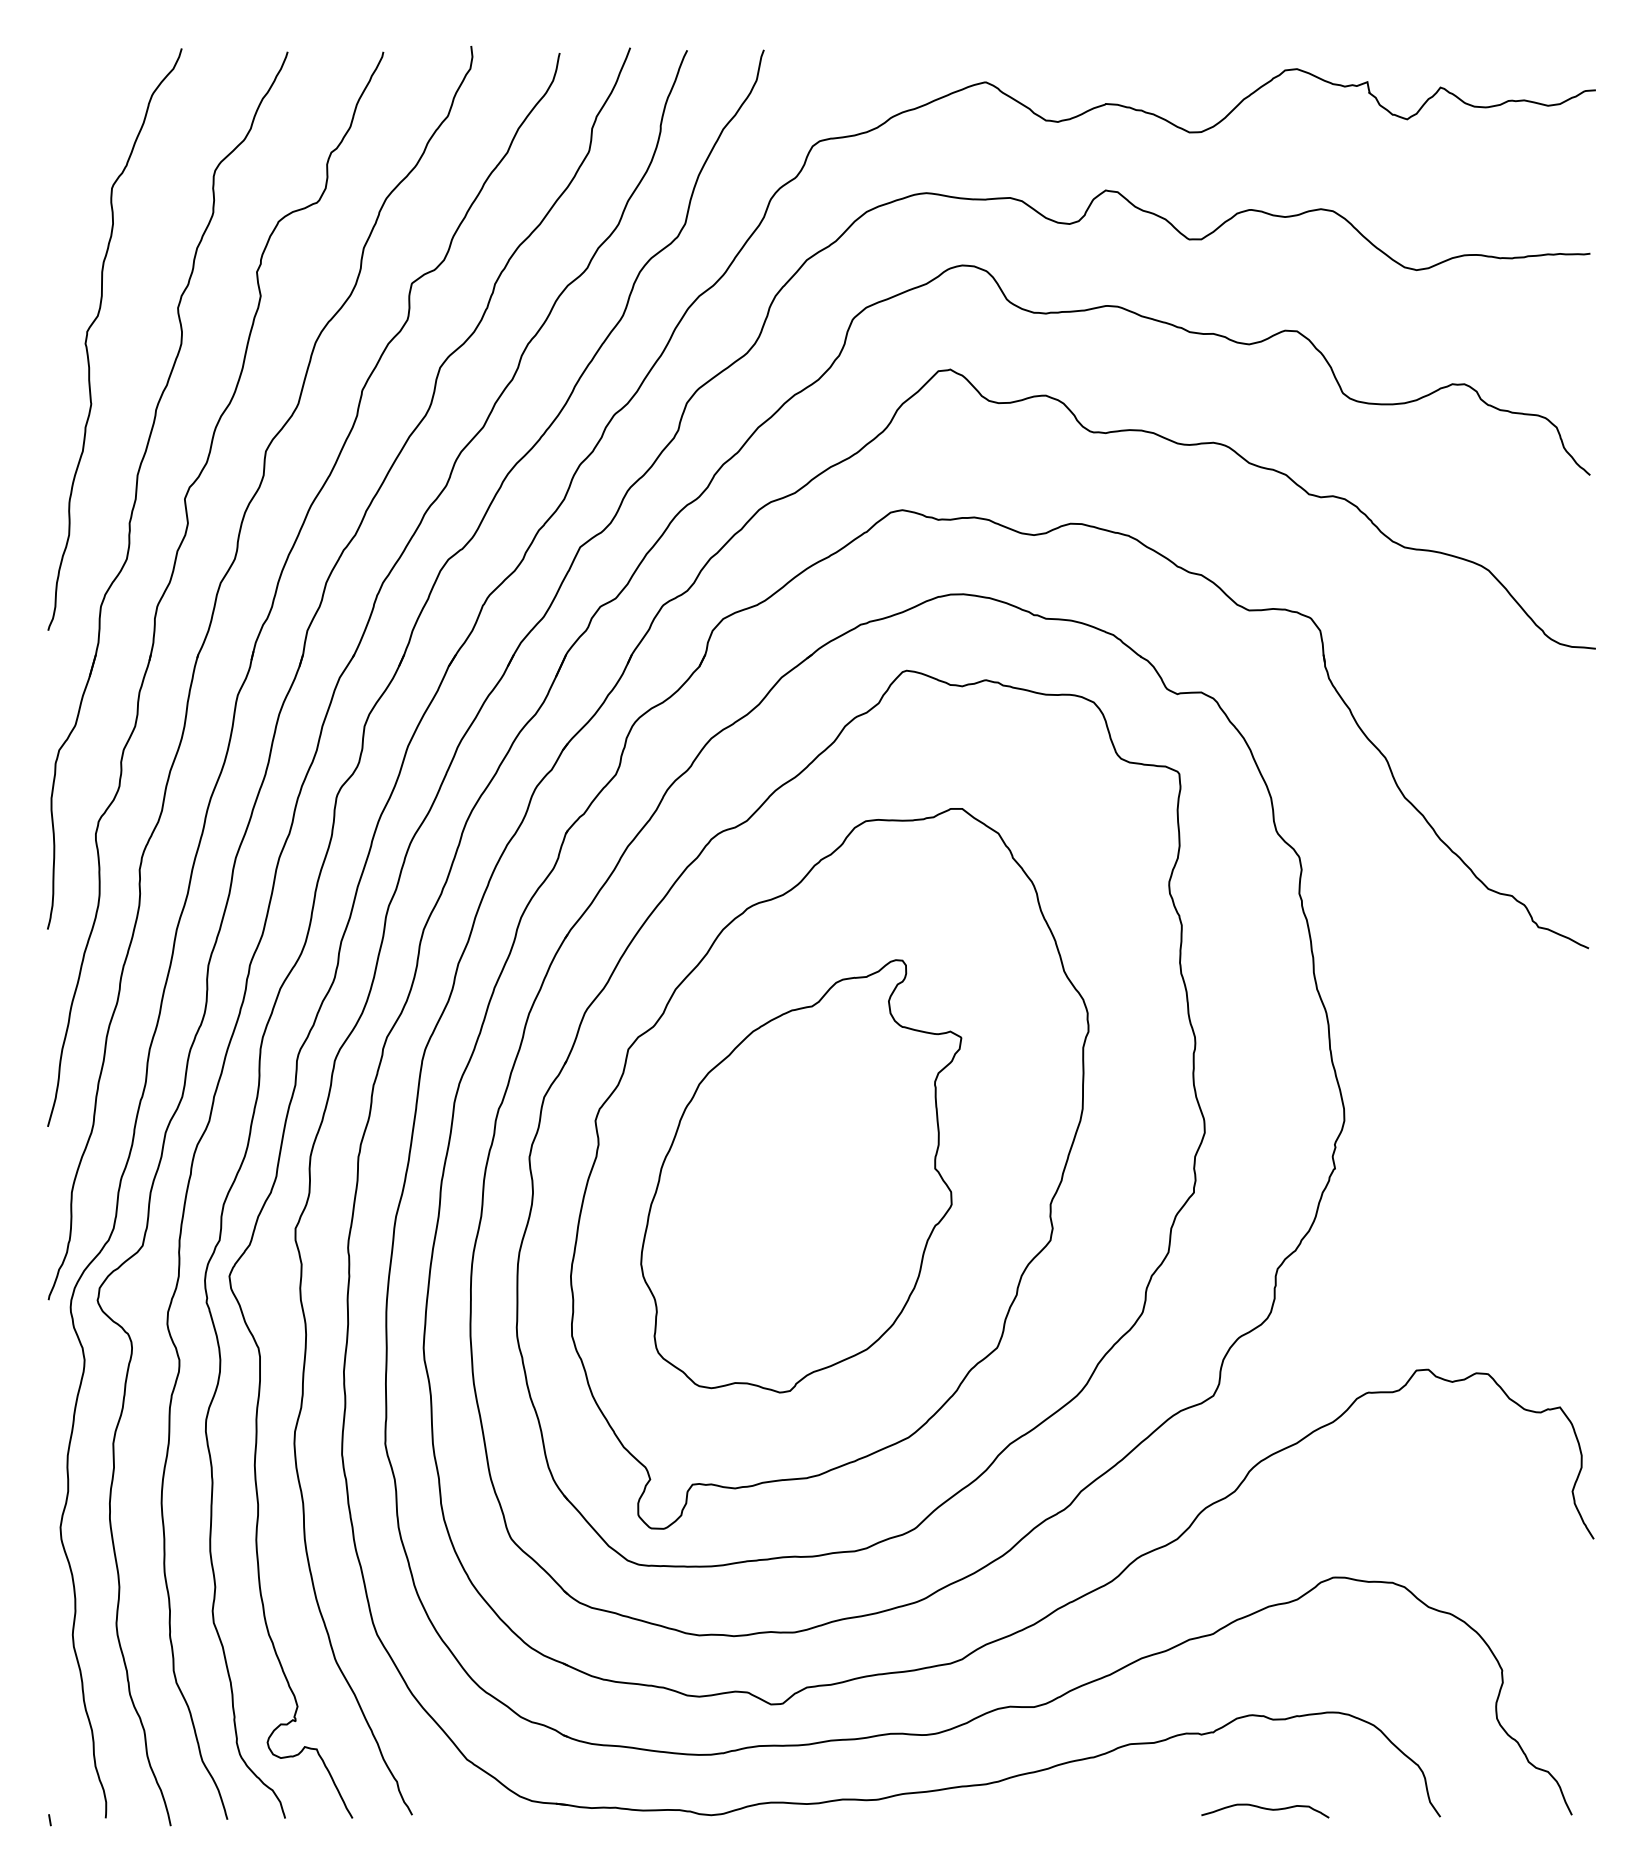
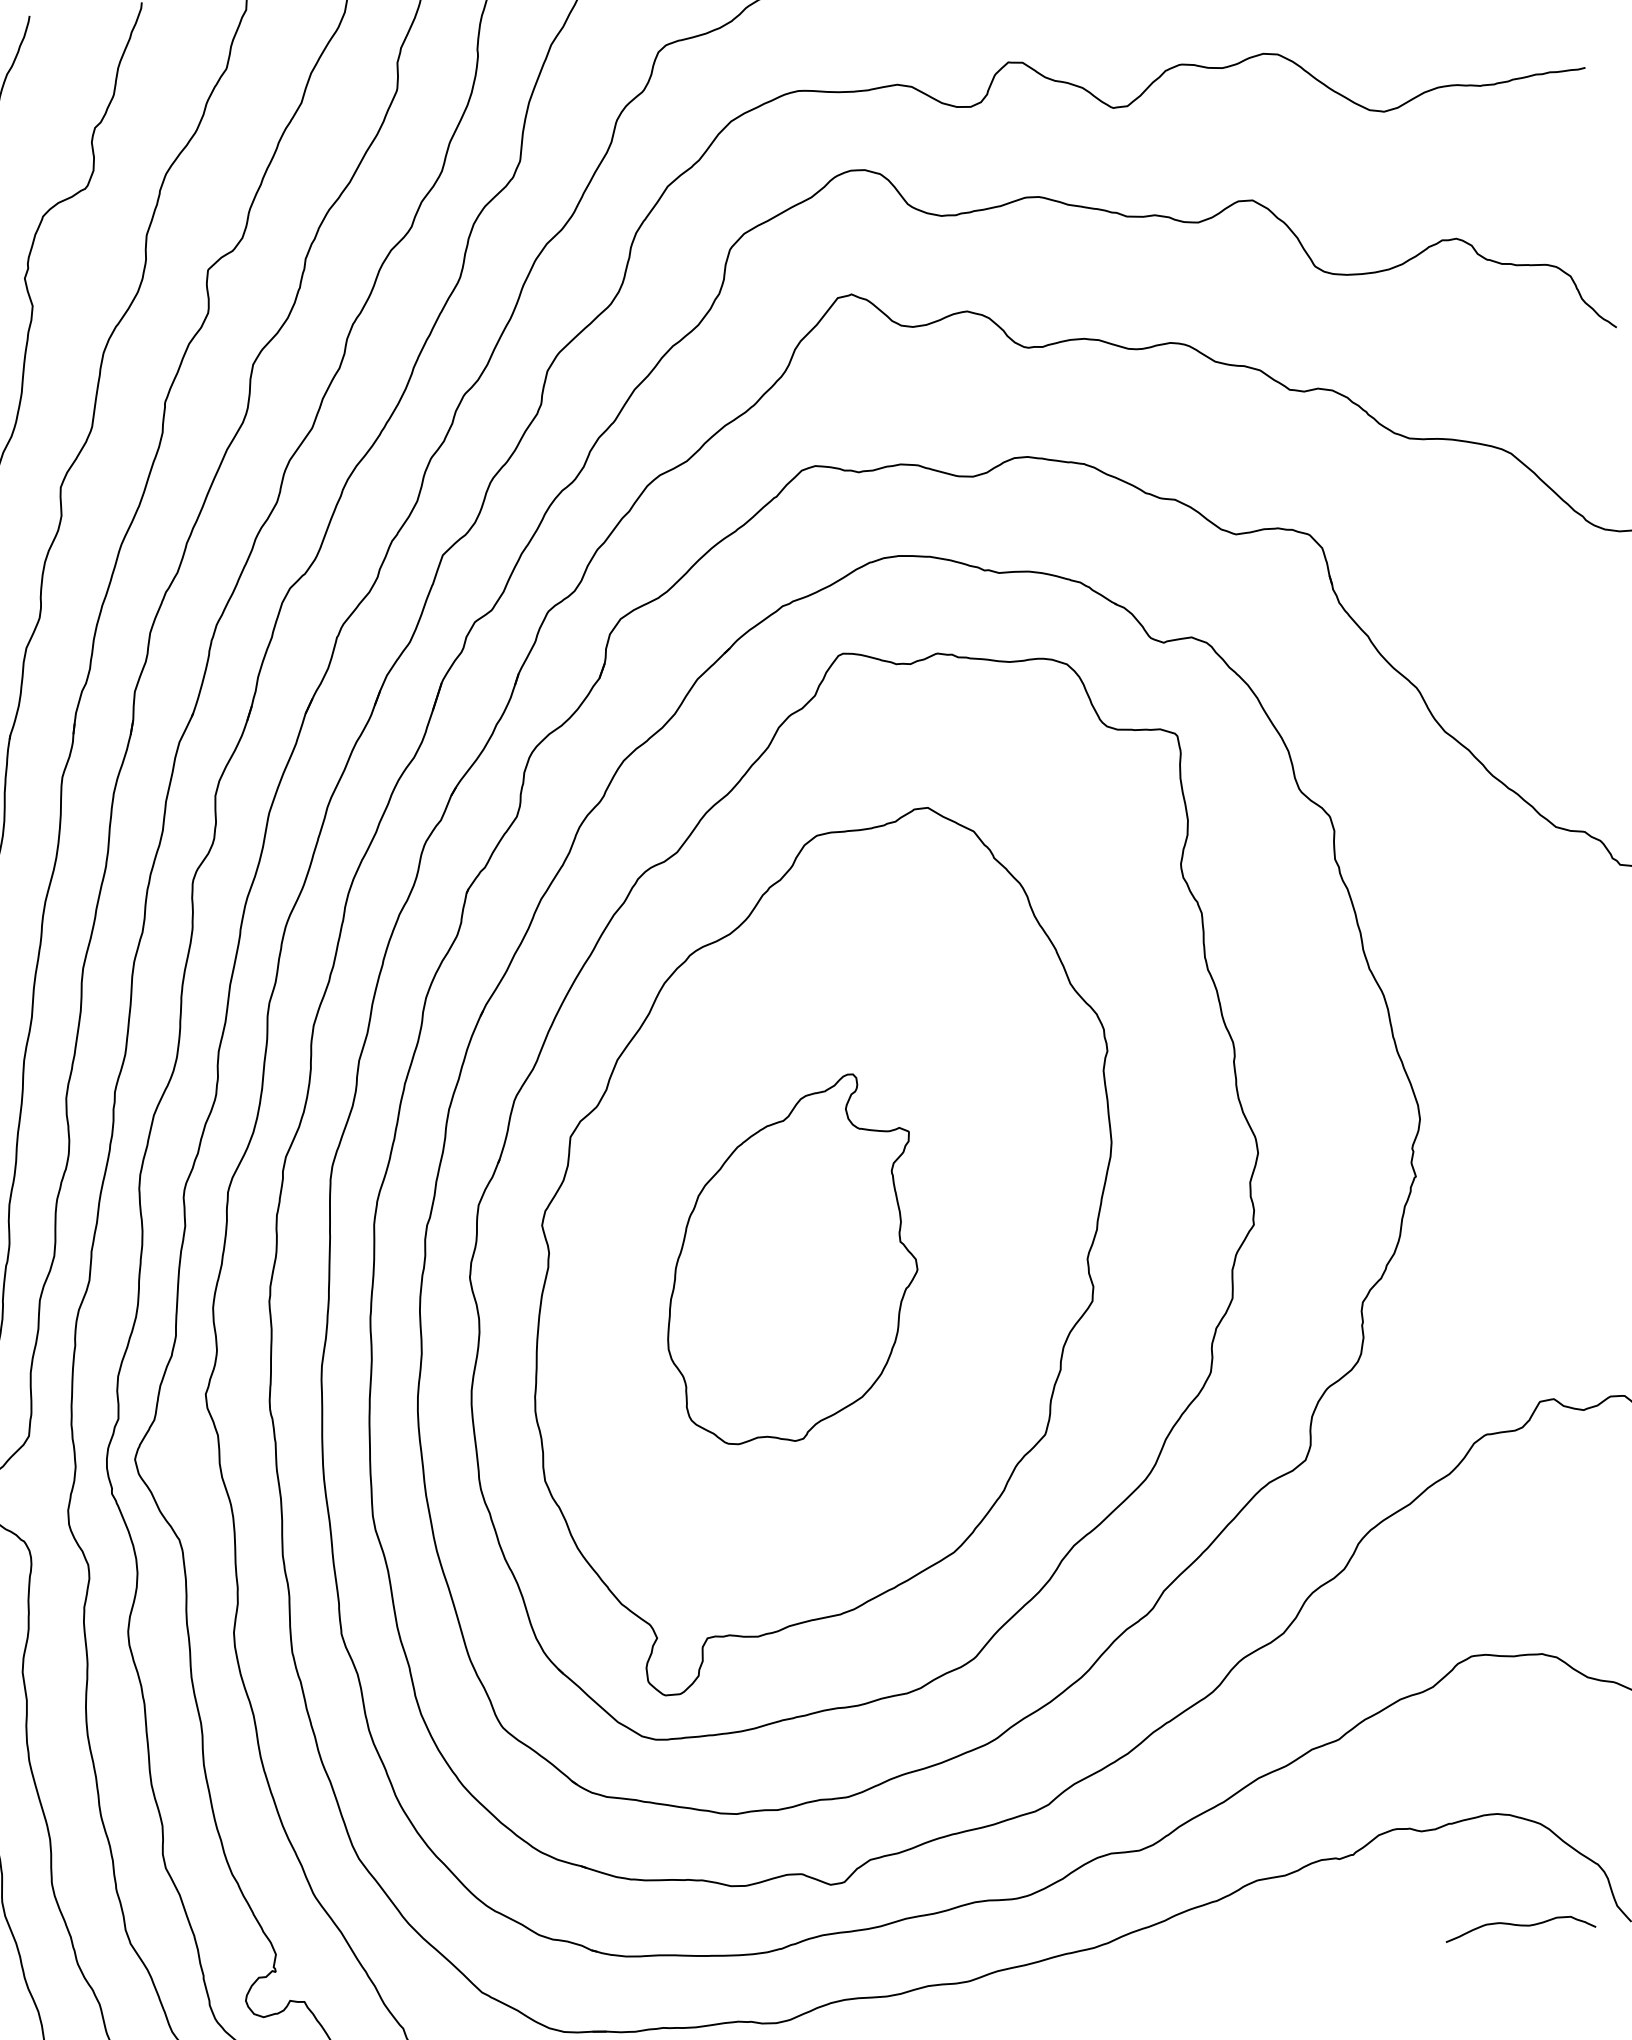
part: (801, 1176) -> (791, 1261), size x0.7
curve: (1265, 1809) -> (1520, 1926), moved

